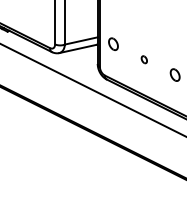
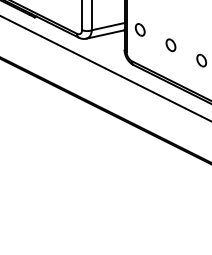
part: (143, 59) -> (170, 45), size x1.67

